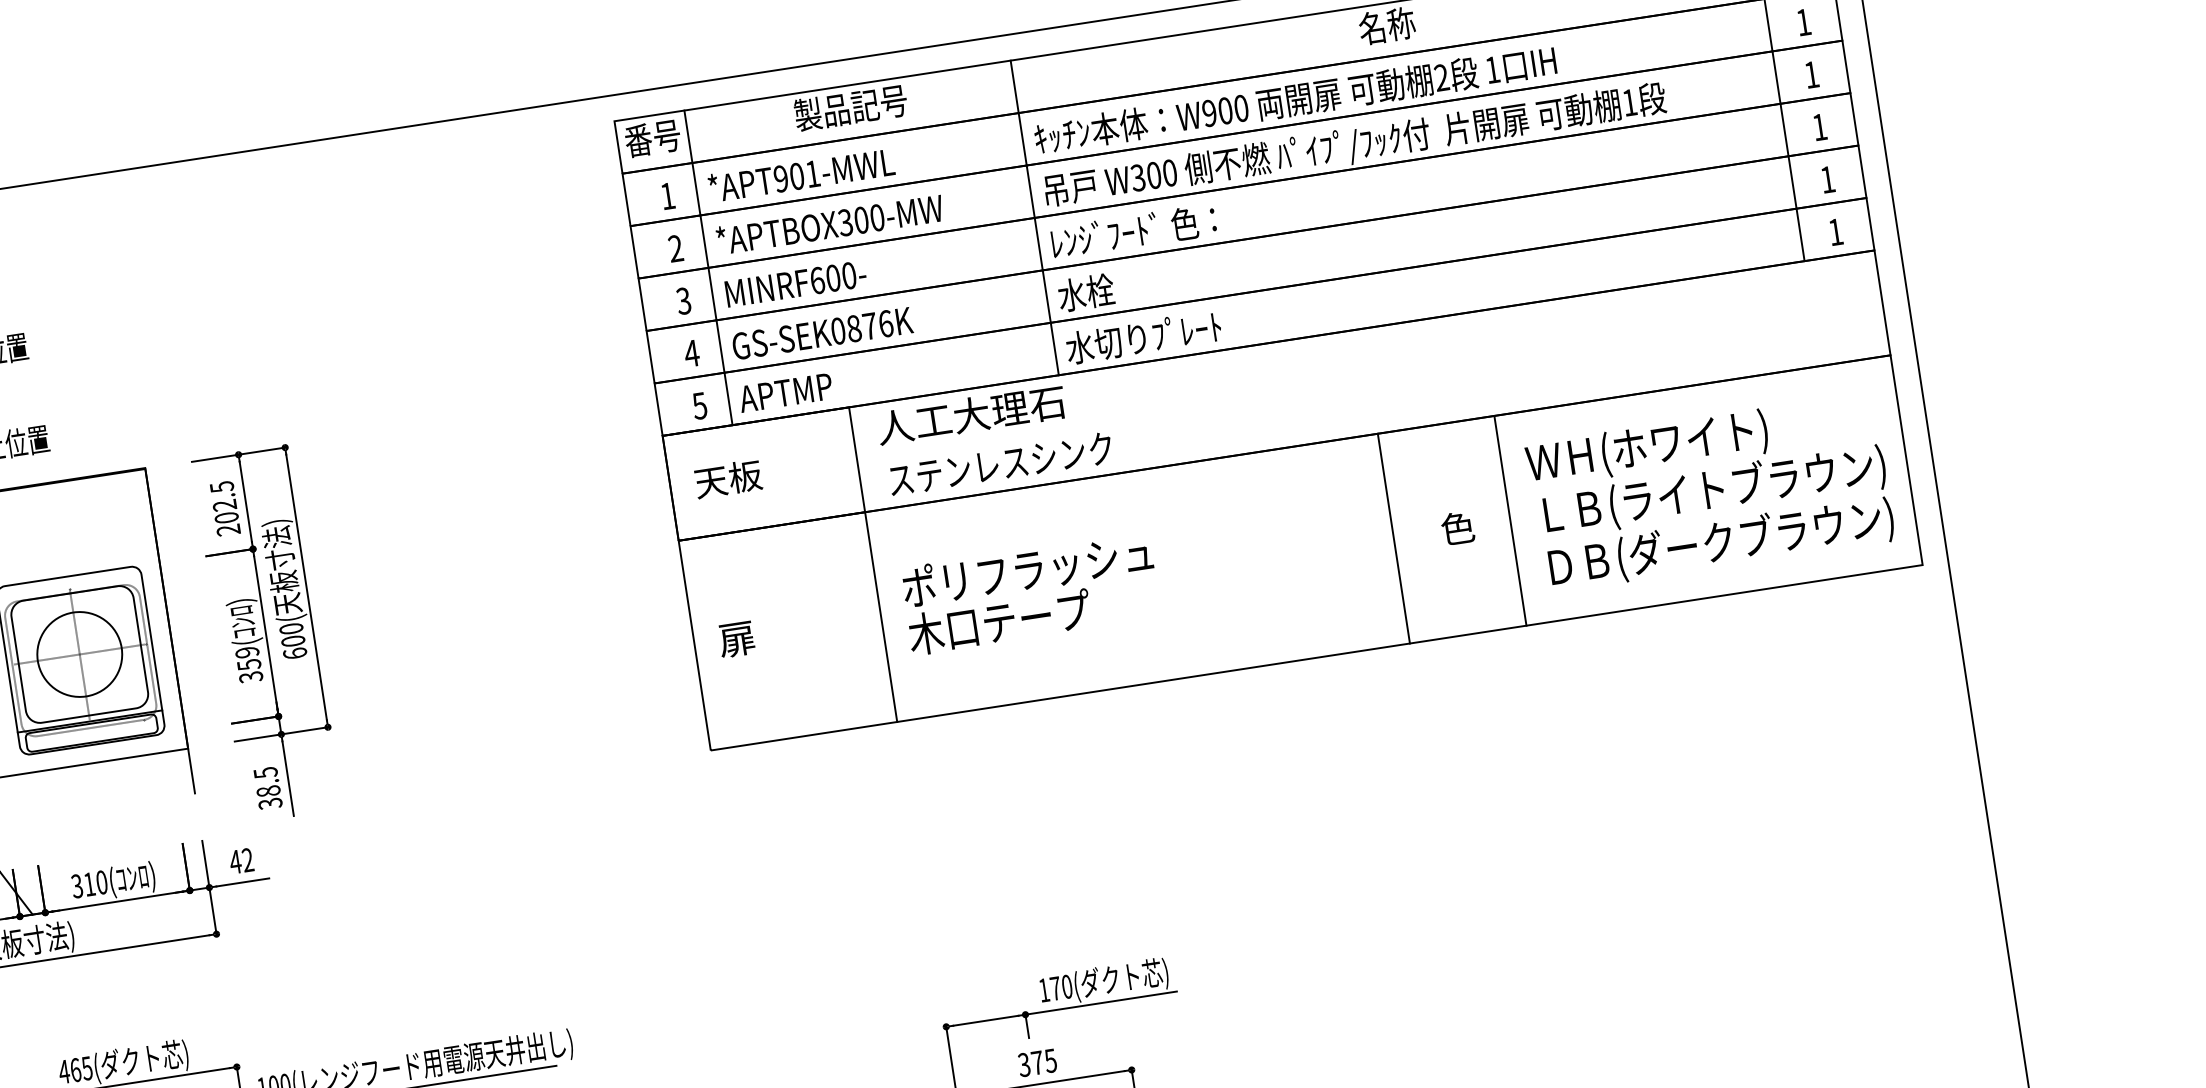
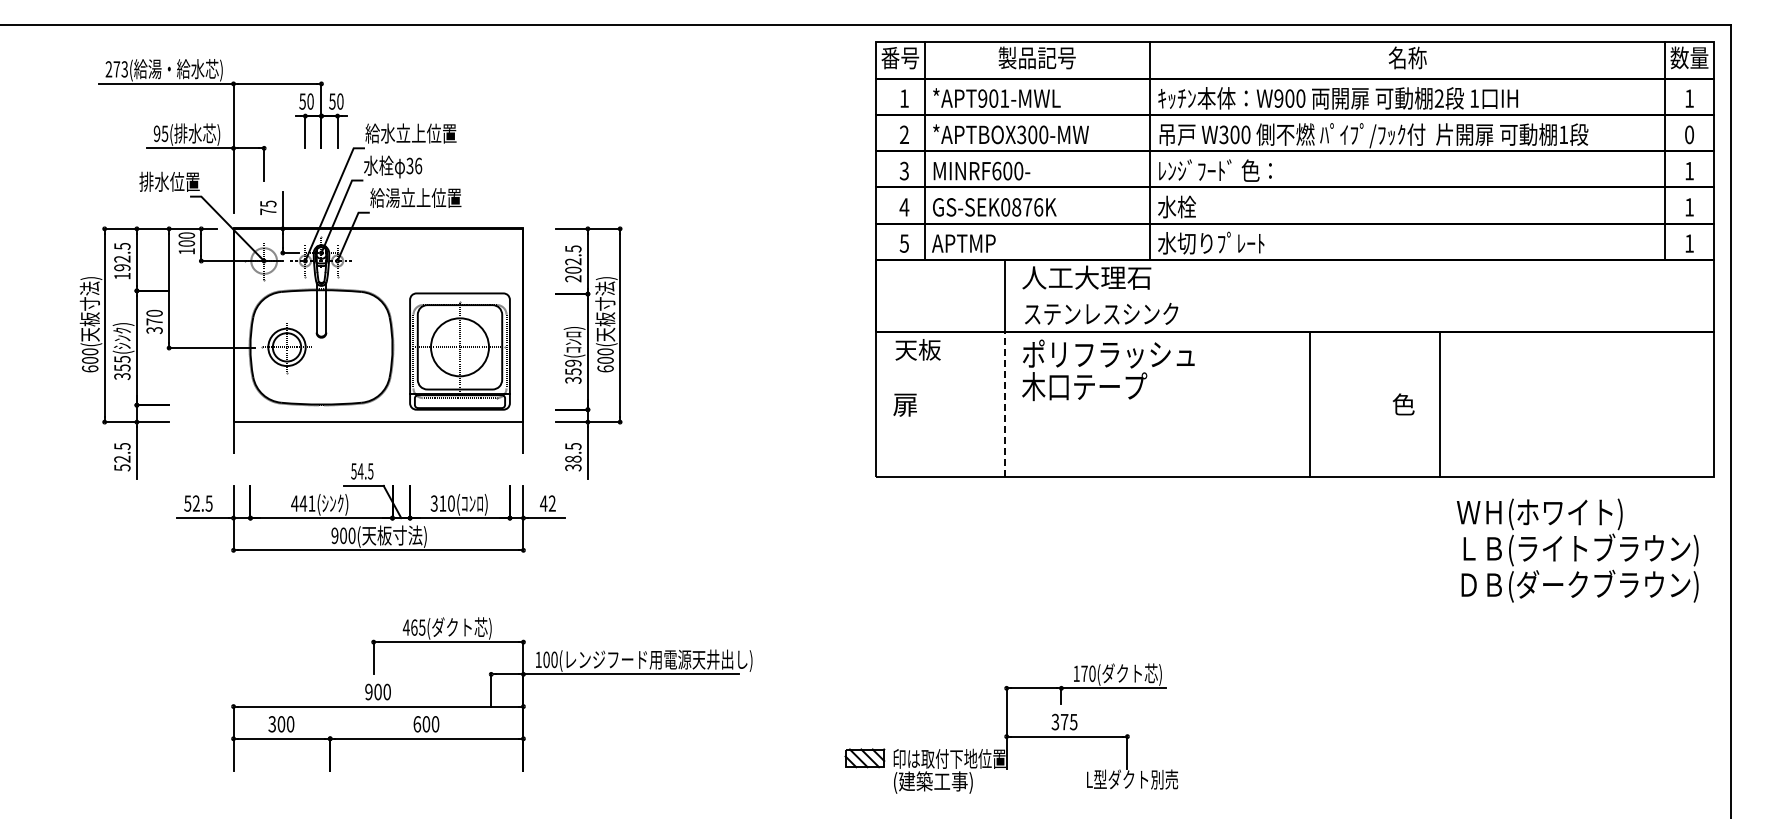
text: (1811, 74) -> (1689, 134), 1 -> 0
text: (727, 478) -> (917, 349), moved
text: (1709, 492) -> (1577, 550), moved
line: (1393, 538) -> (1310, 404), moved
text: (1030, 593) -> (1108, 370), moved
line: (881, 616) -> (1005, 404), solid -> dashed

